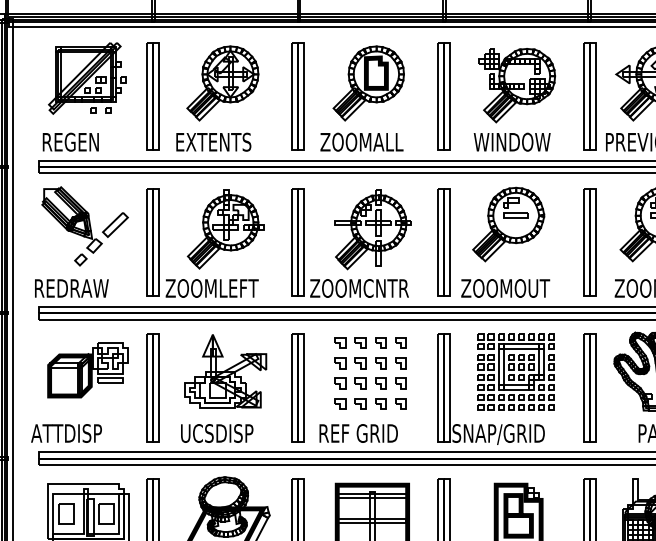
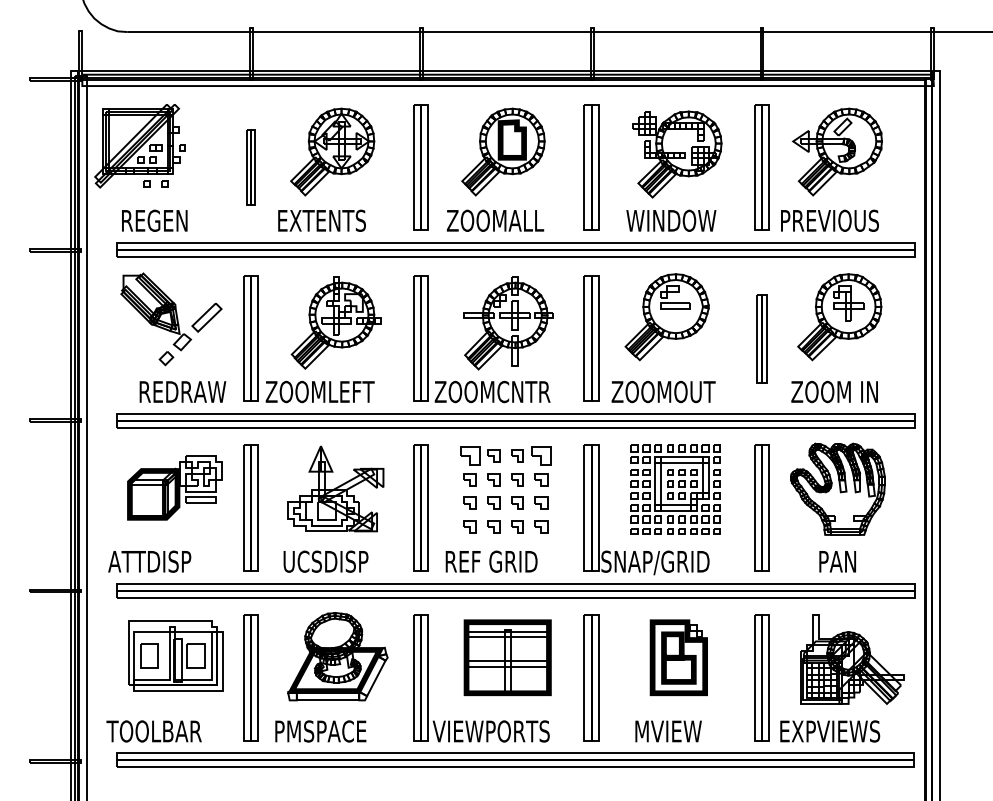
part: (86, 78) -> (139, 146), moved
part: (152, 96) -> (250, 167), size x0.6
part: (589, 242) -> (761, 338), size x0.7
text: (71, 288) -> (182, 391), moved
part: (339, 342) -> (469, 455), size x1.6
part: (401, 342) -> (541, 455), size x1.6

